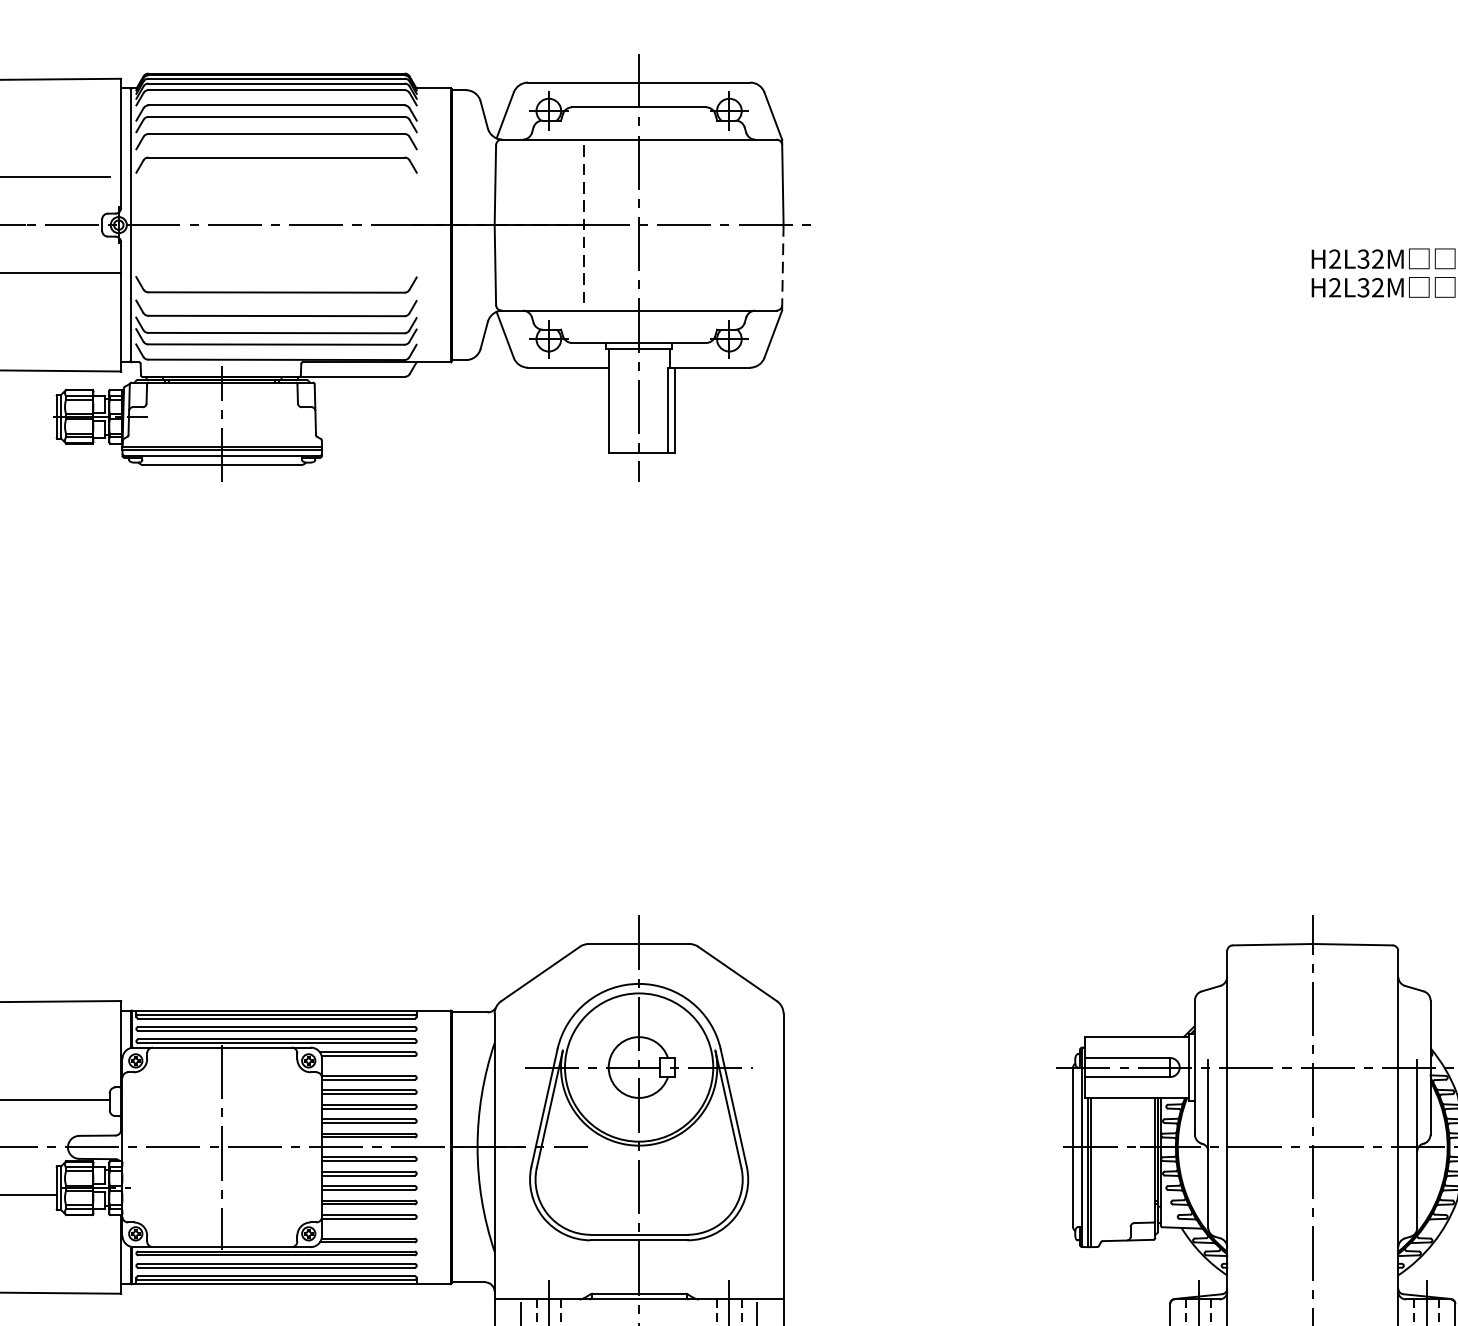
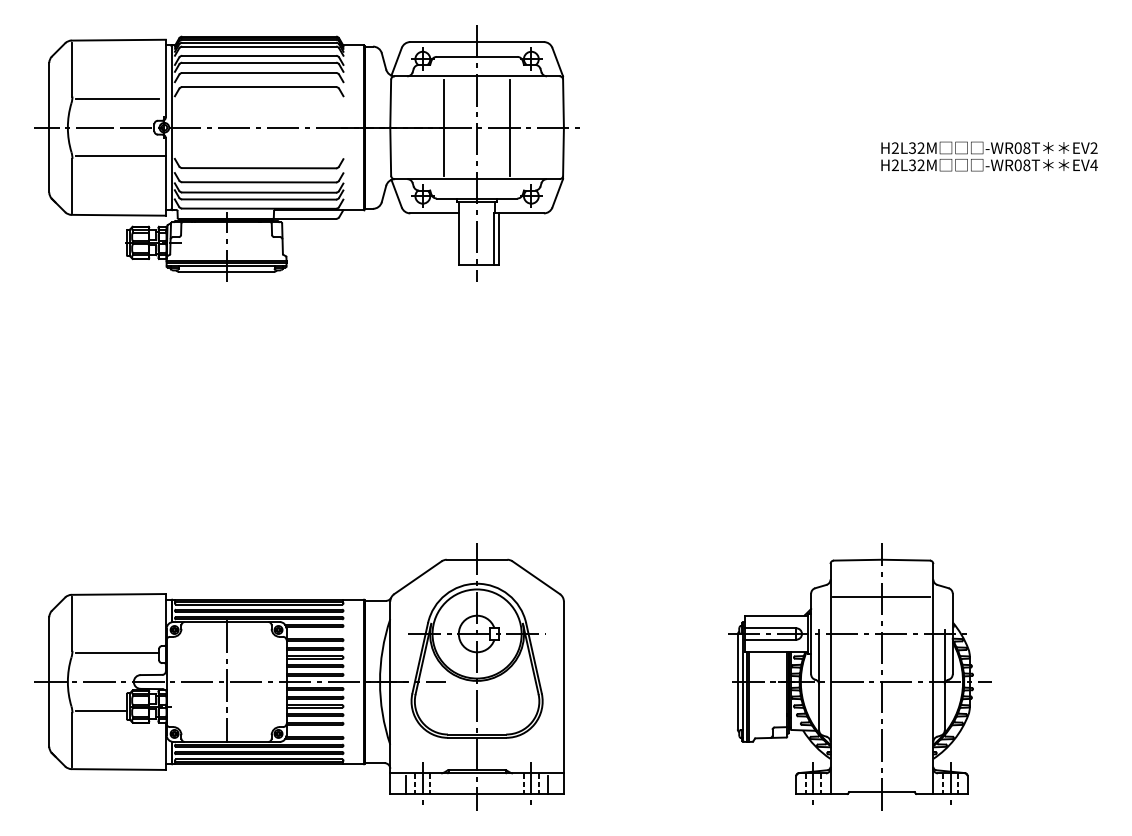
line: (583, 224) -> (443, 127), dashed -> solid
line: (694, 224) -> (510, 127), added
line: (782, 268) -> (563, 153), dashed -> solid
line: (1311, 1005) -> (881, 596), added

